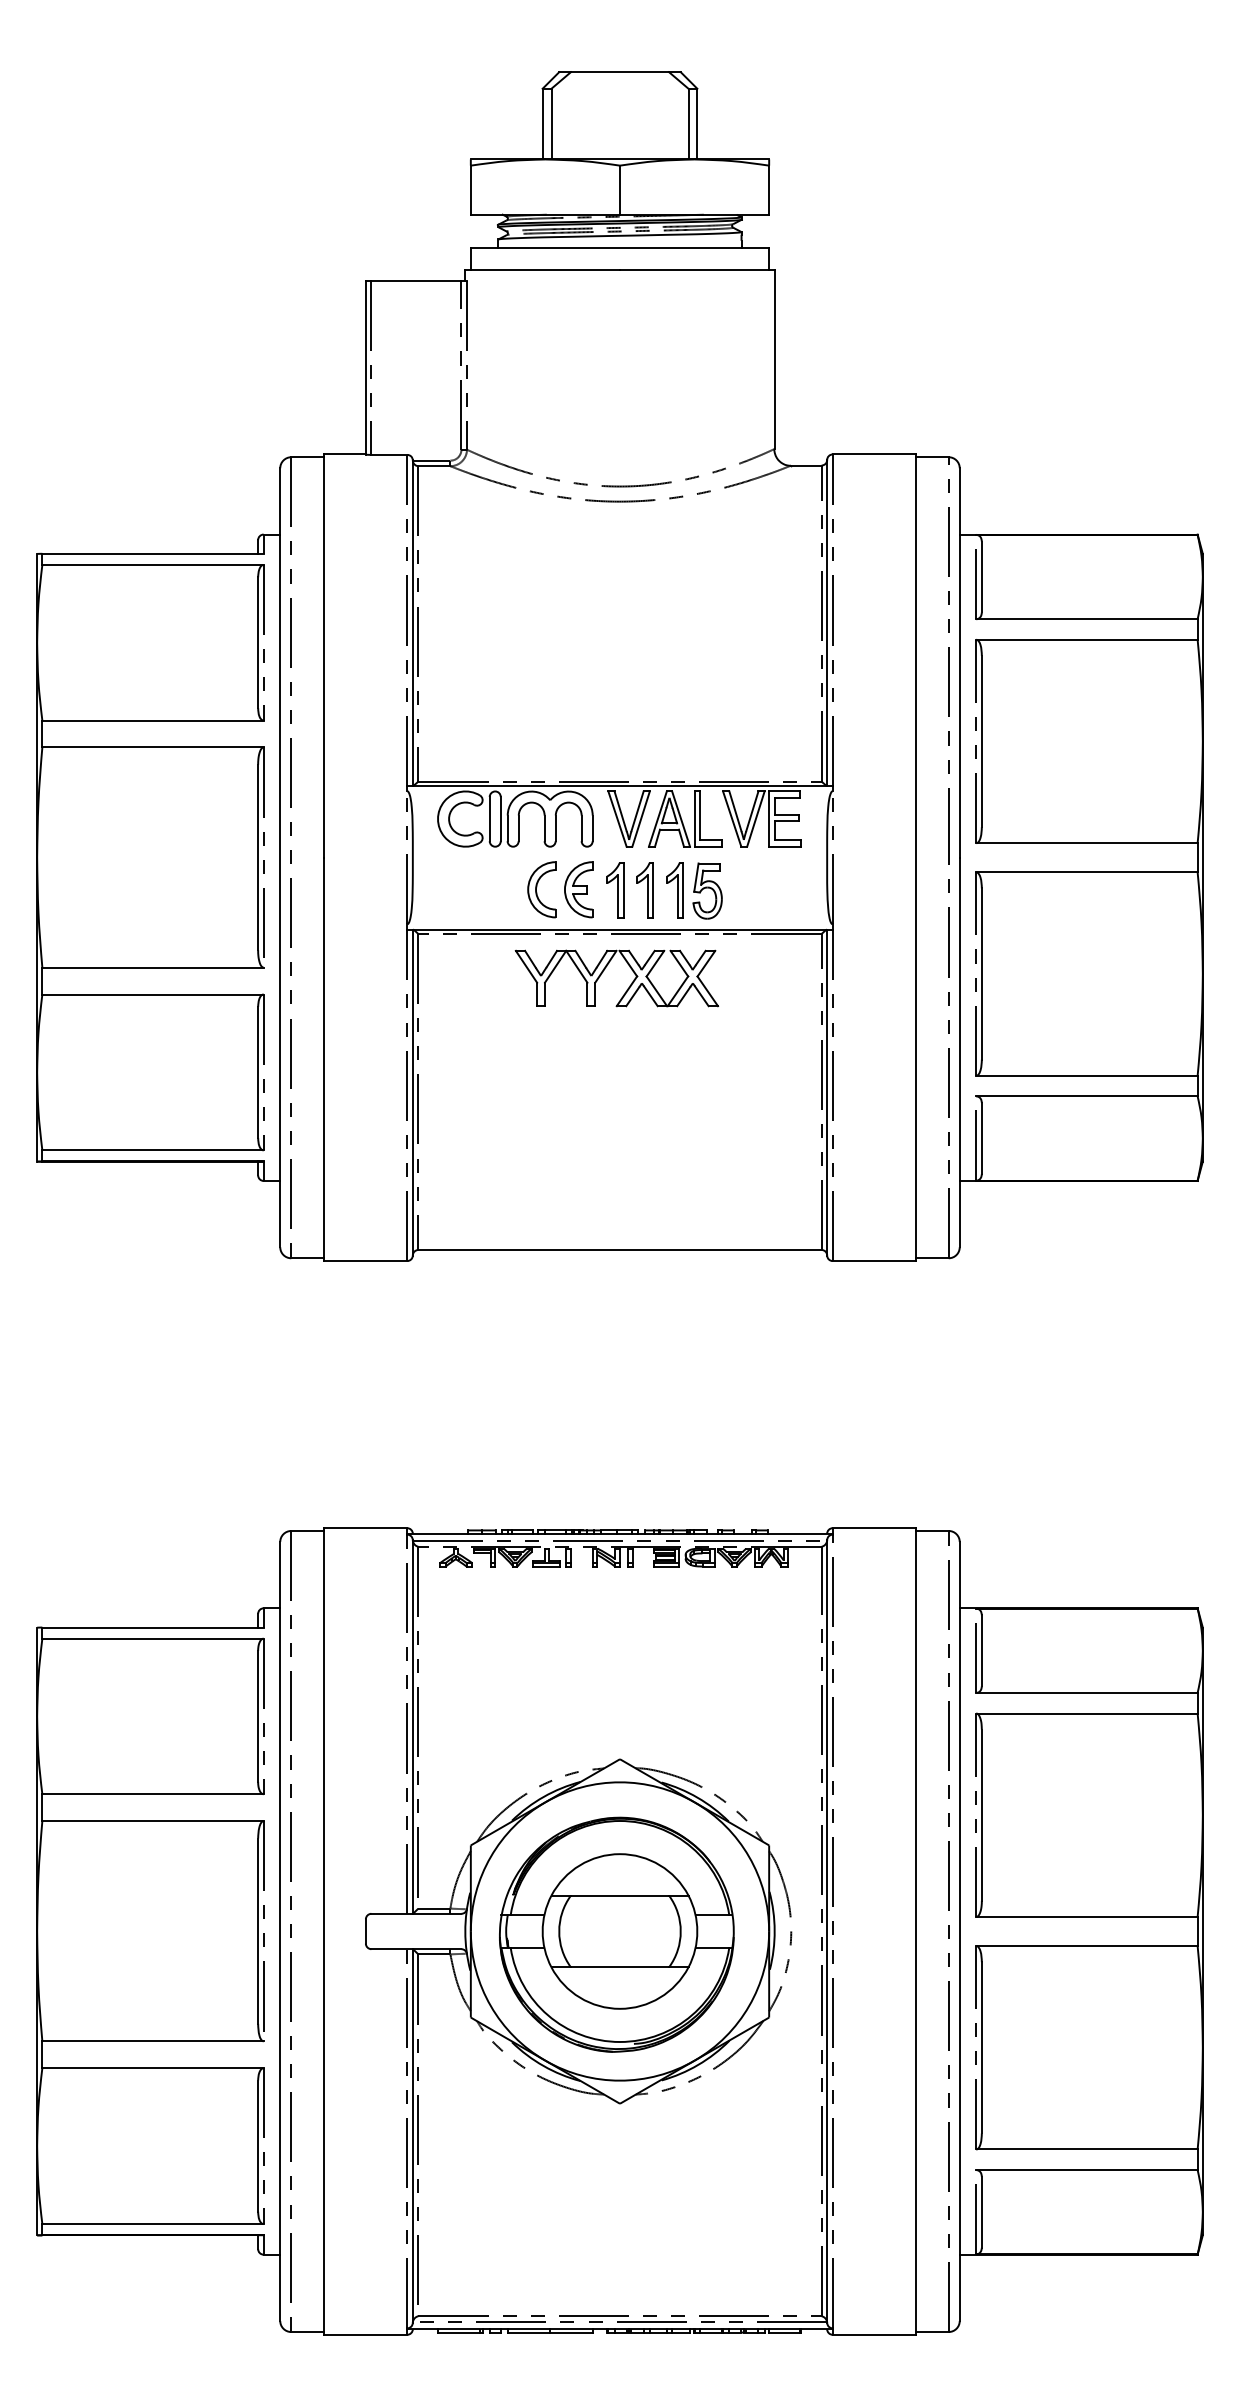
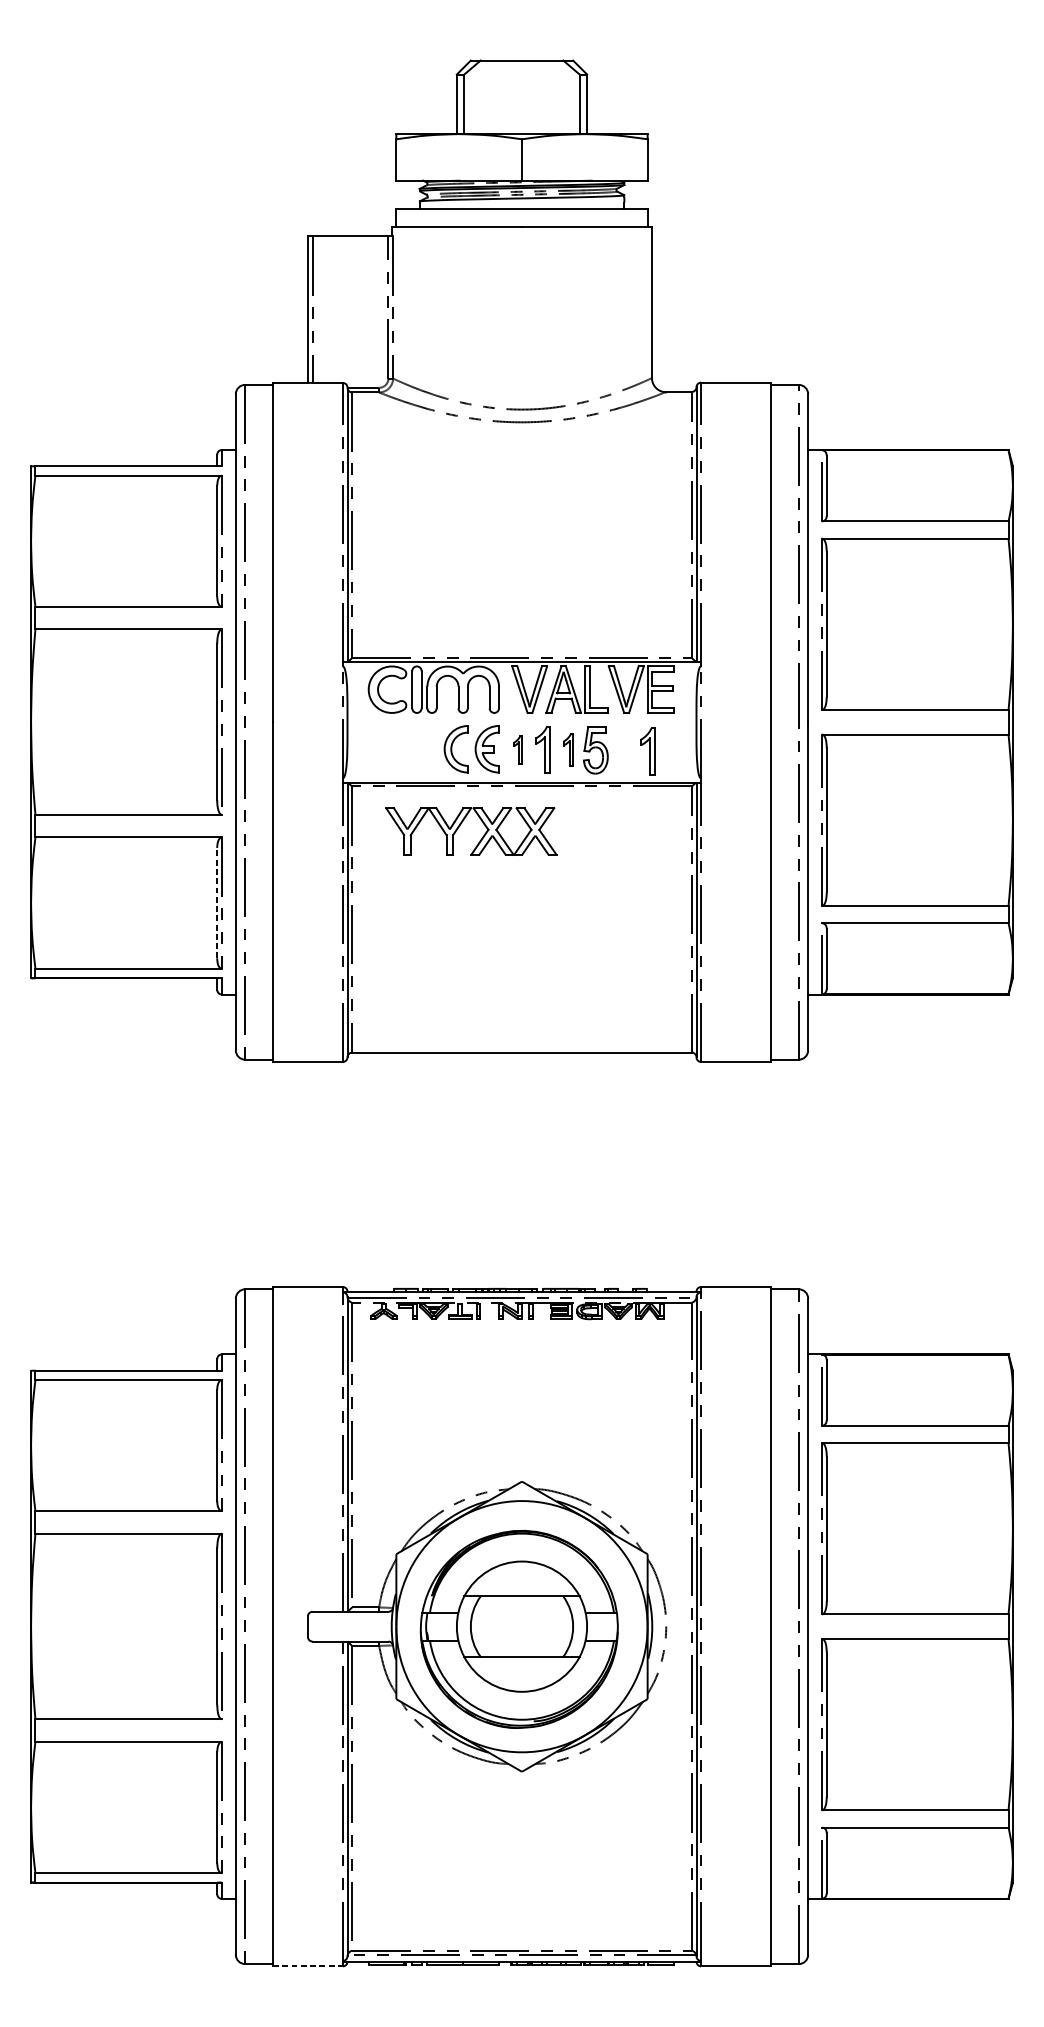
part: (615, 890) -> (518, 749), size x0.6
part: (674, 890) -> (567, 749), size x0.7
part: (768, 892) -> (647, 751), added
part: (605, 969) -> (461, 823), moved
line: (258, 1072) -> (217, 903), solid -> dashed
line: (366, 2334) -> (308, 1966), solid -> dashed

